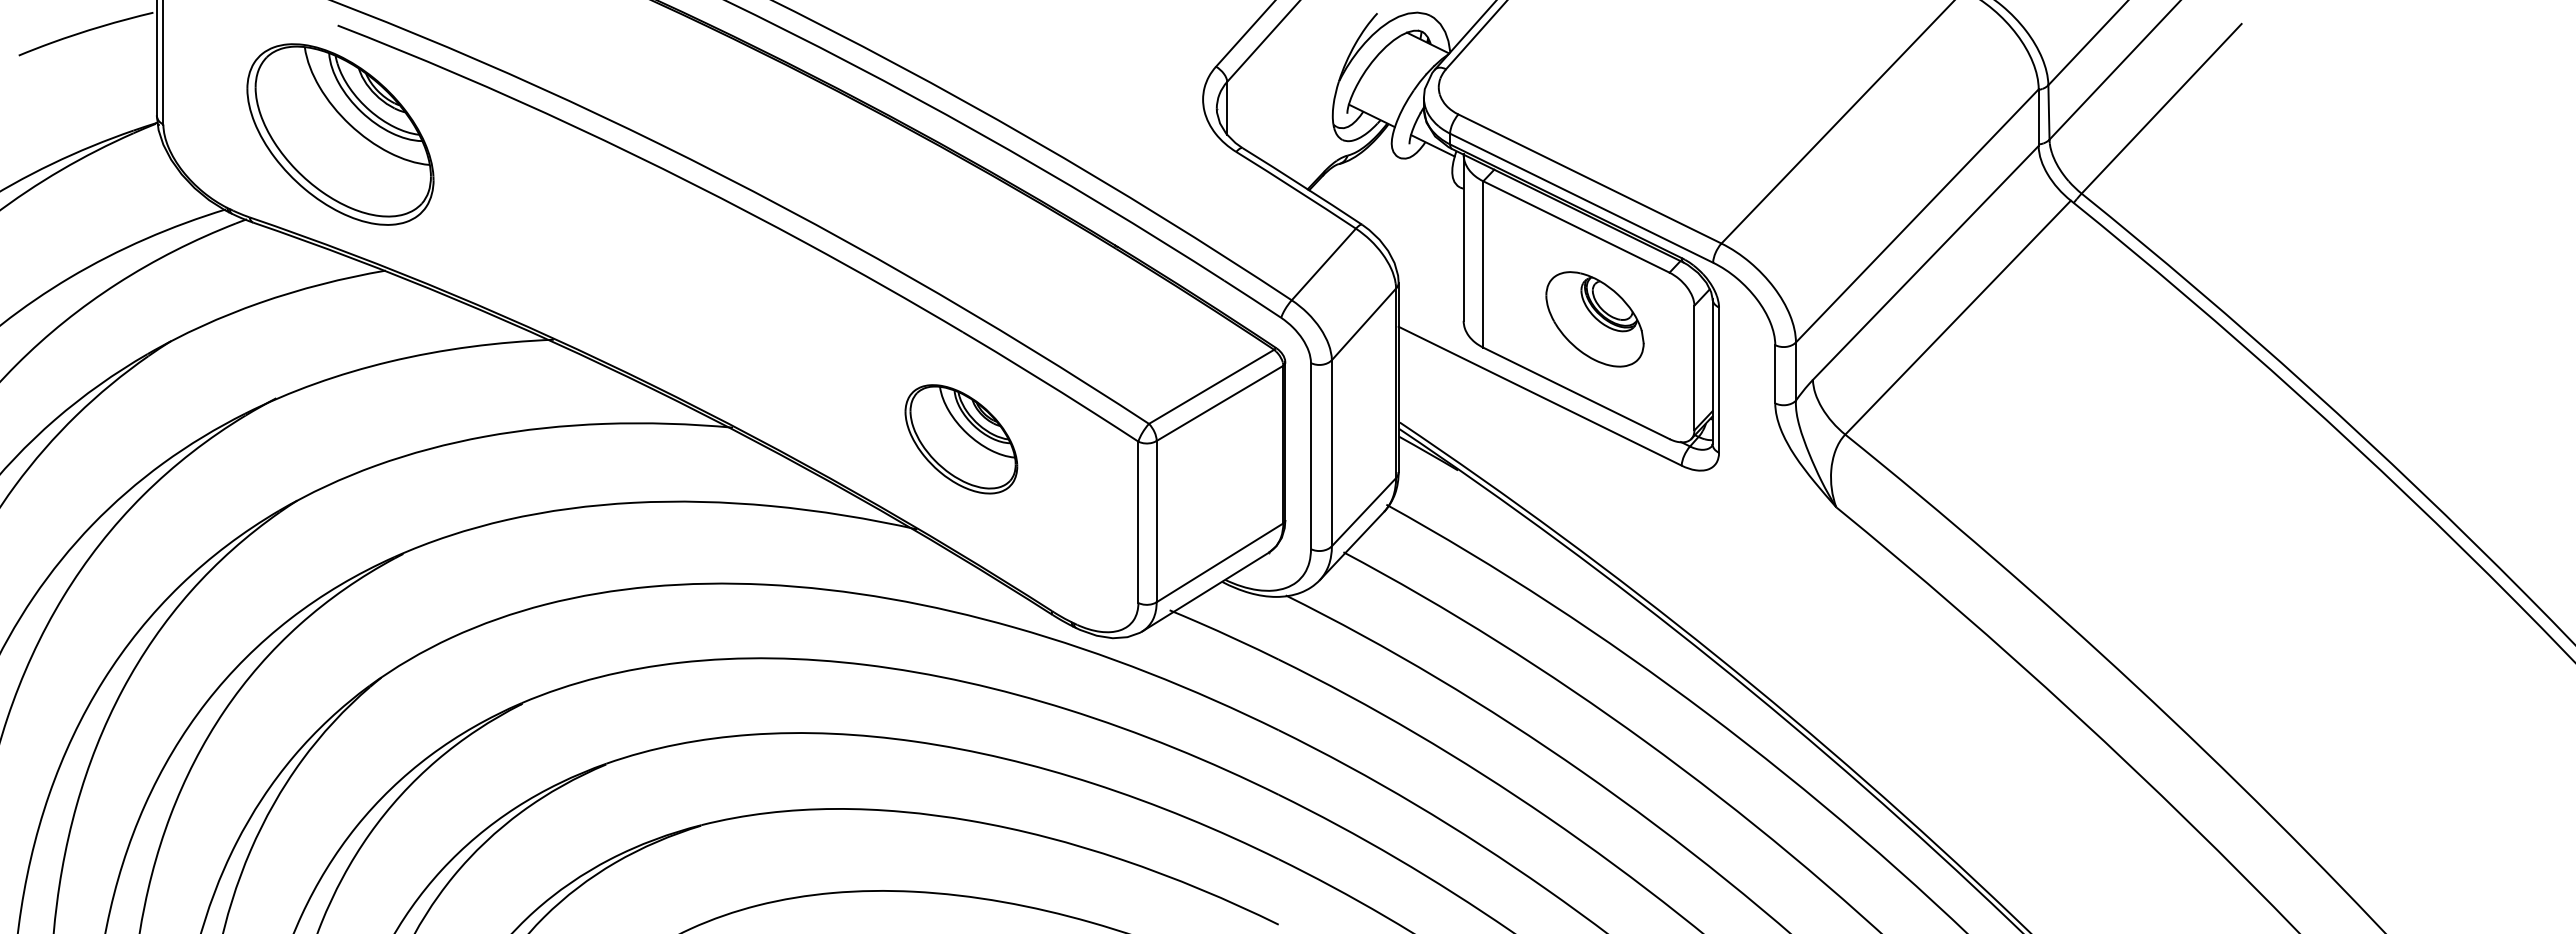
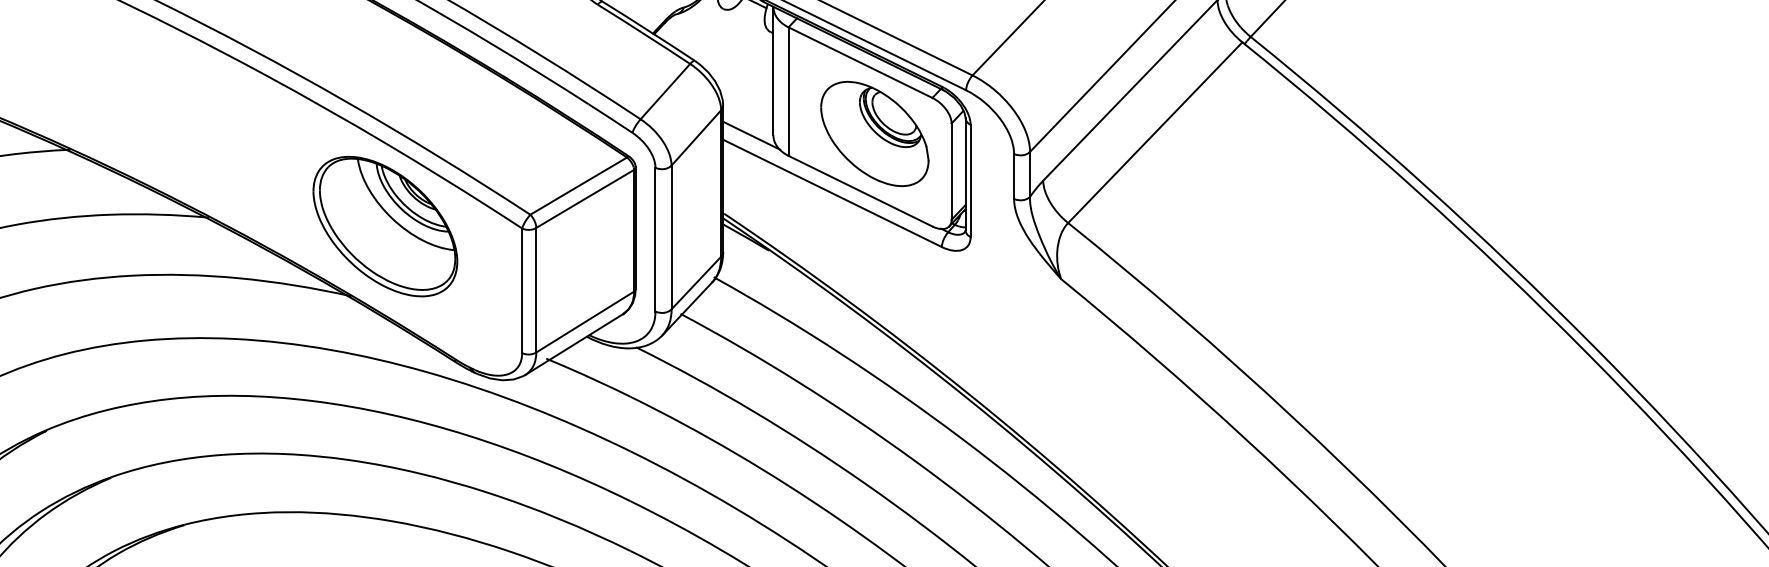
part: (1594, 319) -> (874, 134), size x1.43
line: (1435, 321) -> (751, 135), added
part: (961, 439) -> (385, 226), size x1.67

